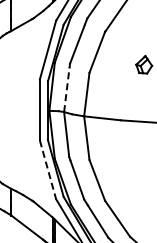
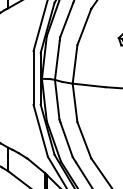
line: (66, 89) -> (57, 59), dashed -> solid
line: (48, 170) -> (41, 131), dashed -> solid

